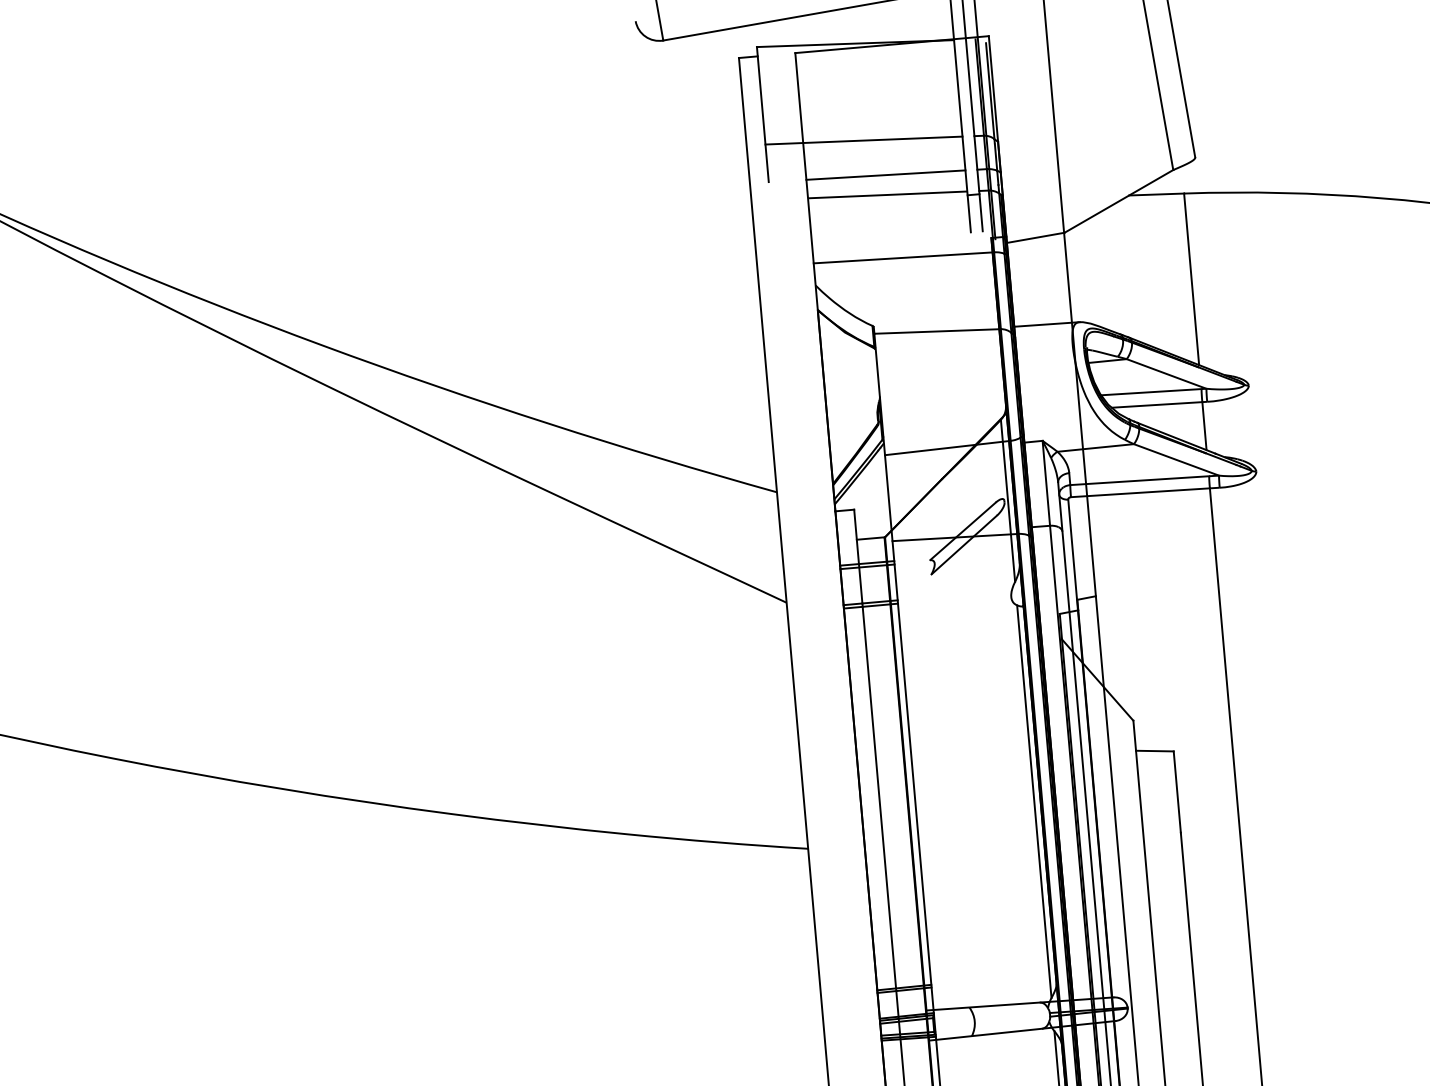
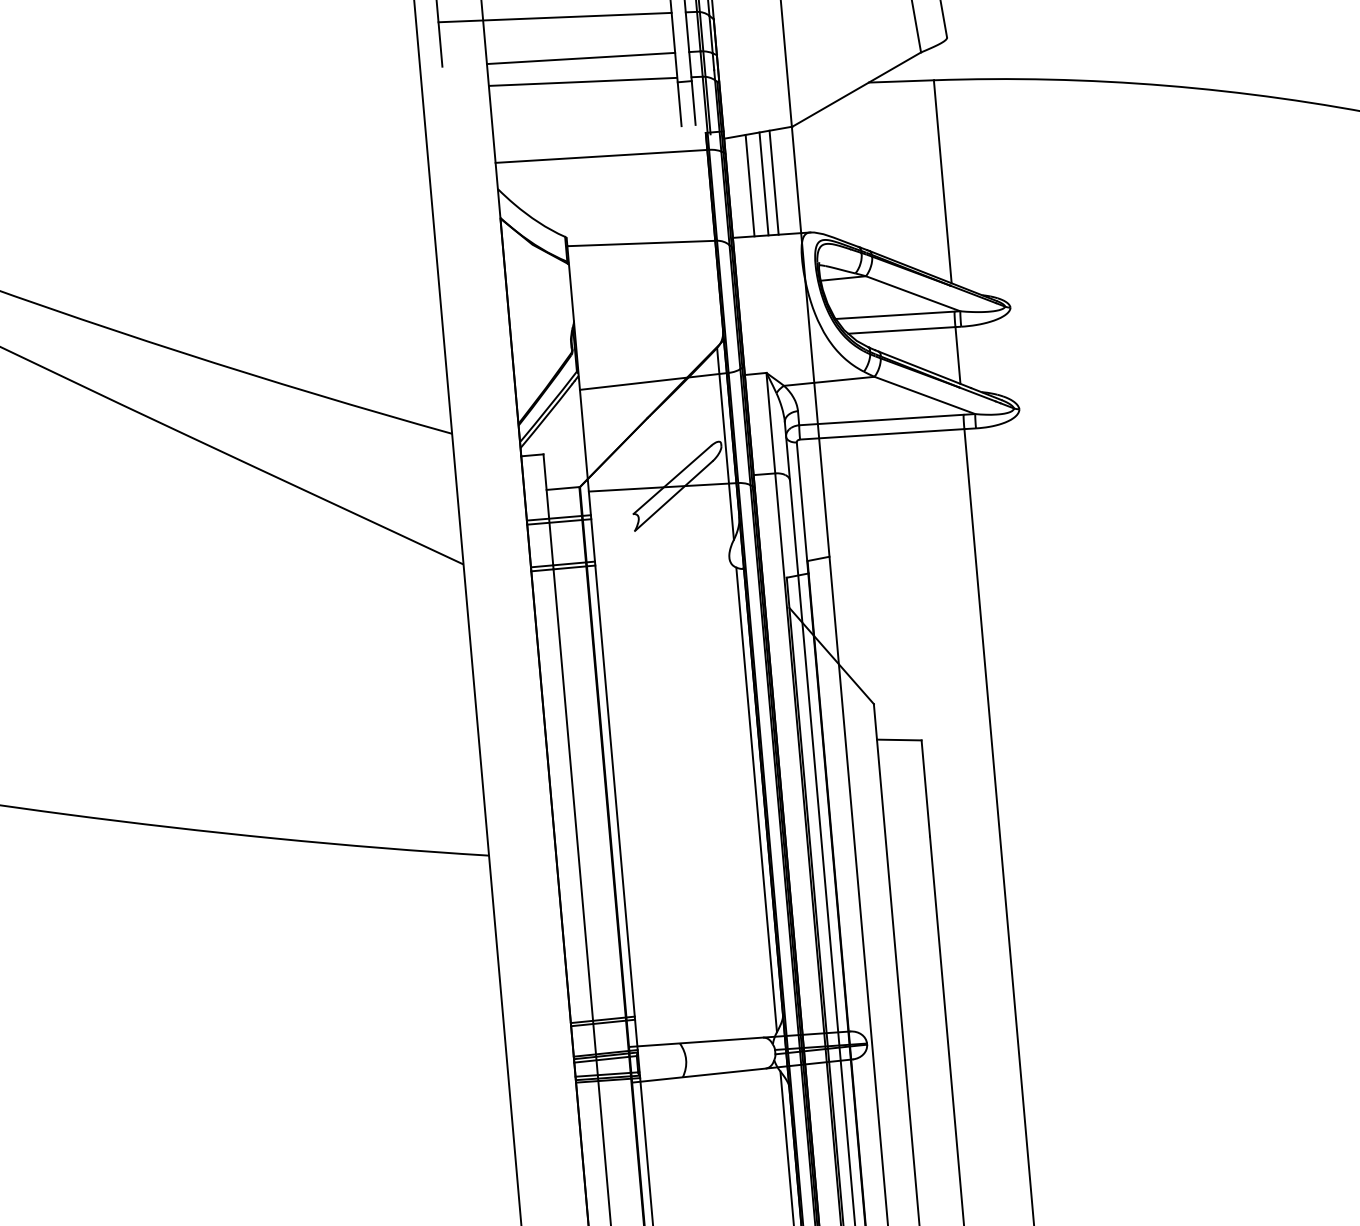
line: (1040, 280) -> (763, 183), added
line: (1048, 280) -> (773, 183), added
line: (1028, 282) -> (749, 185), added

